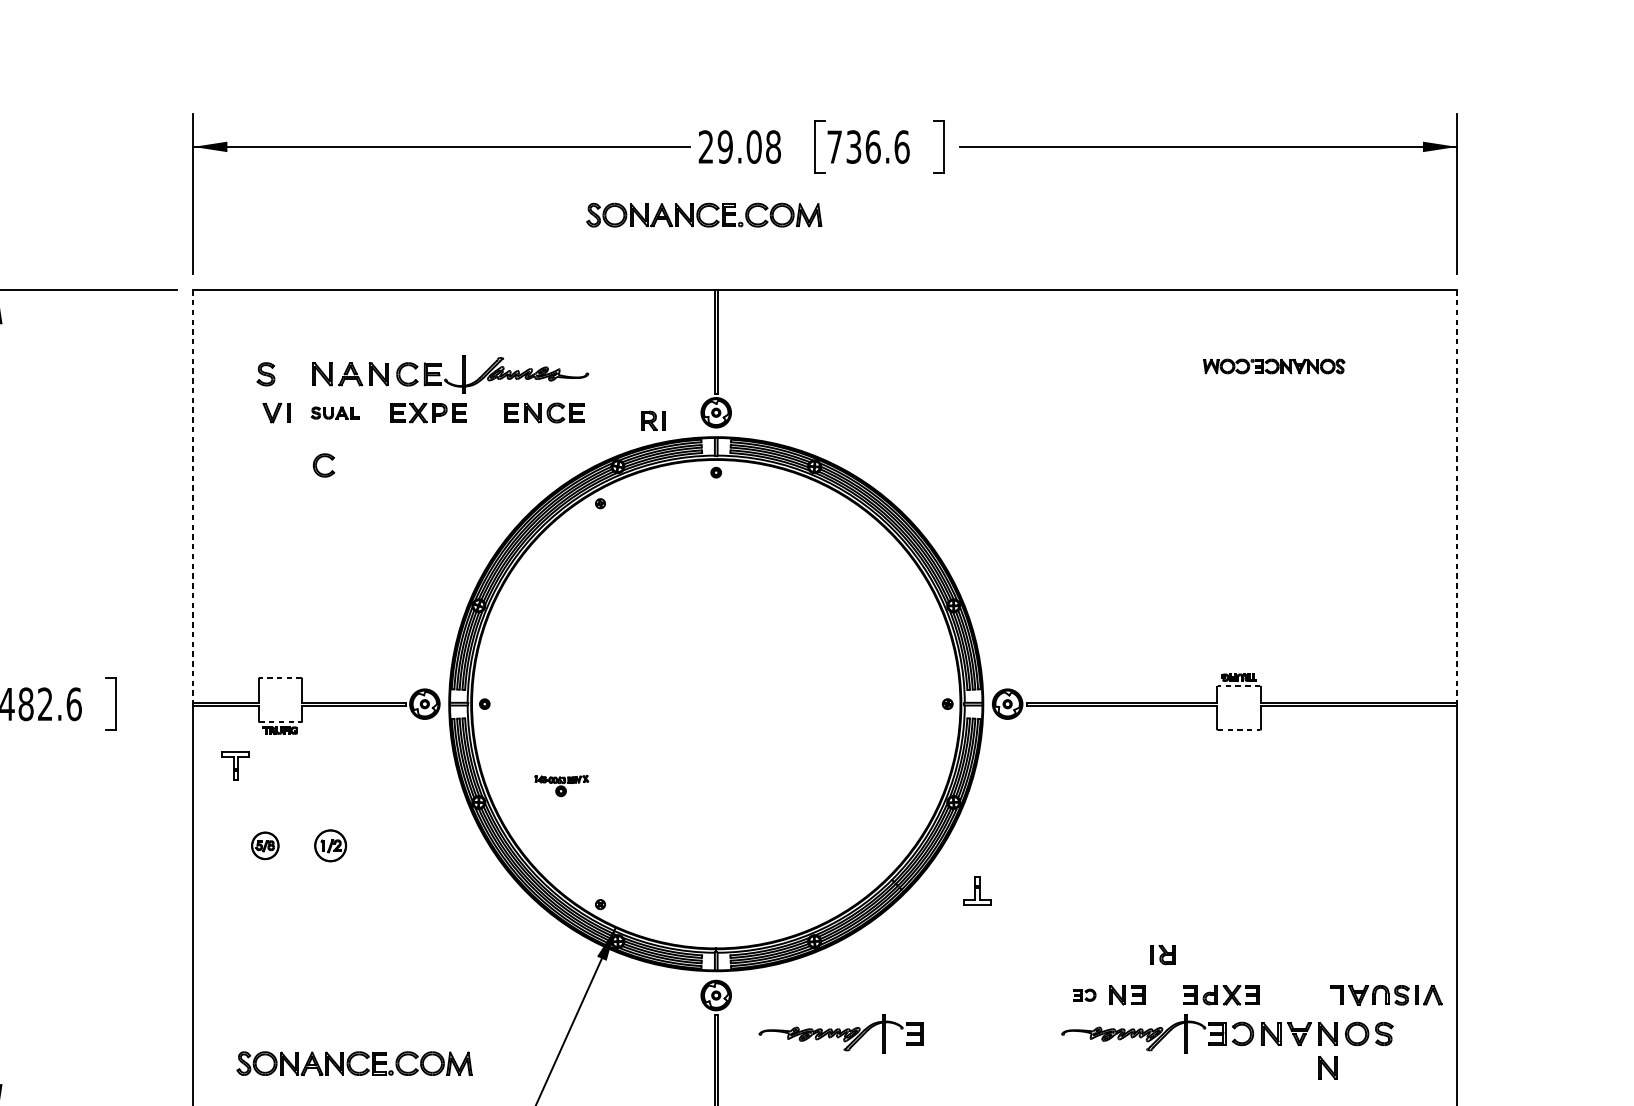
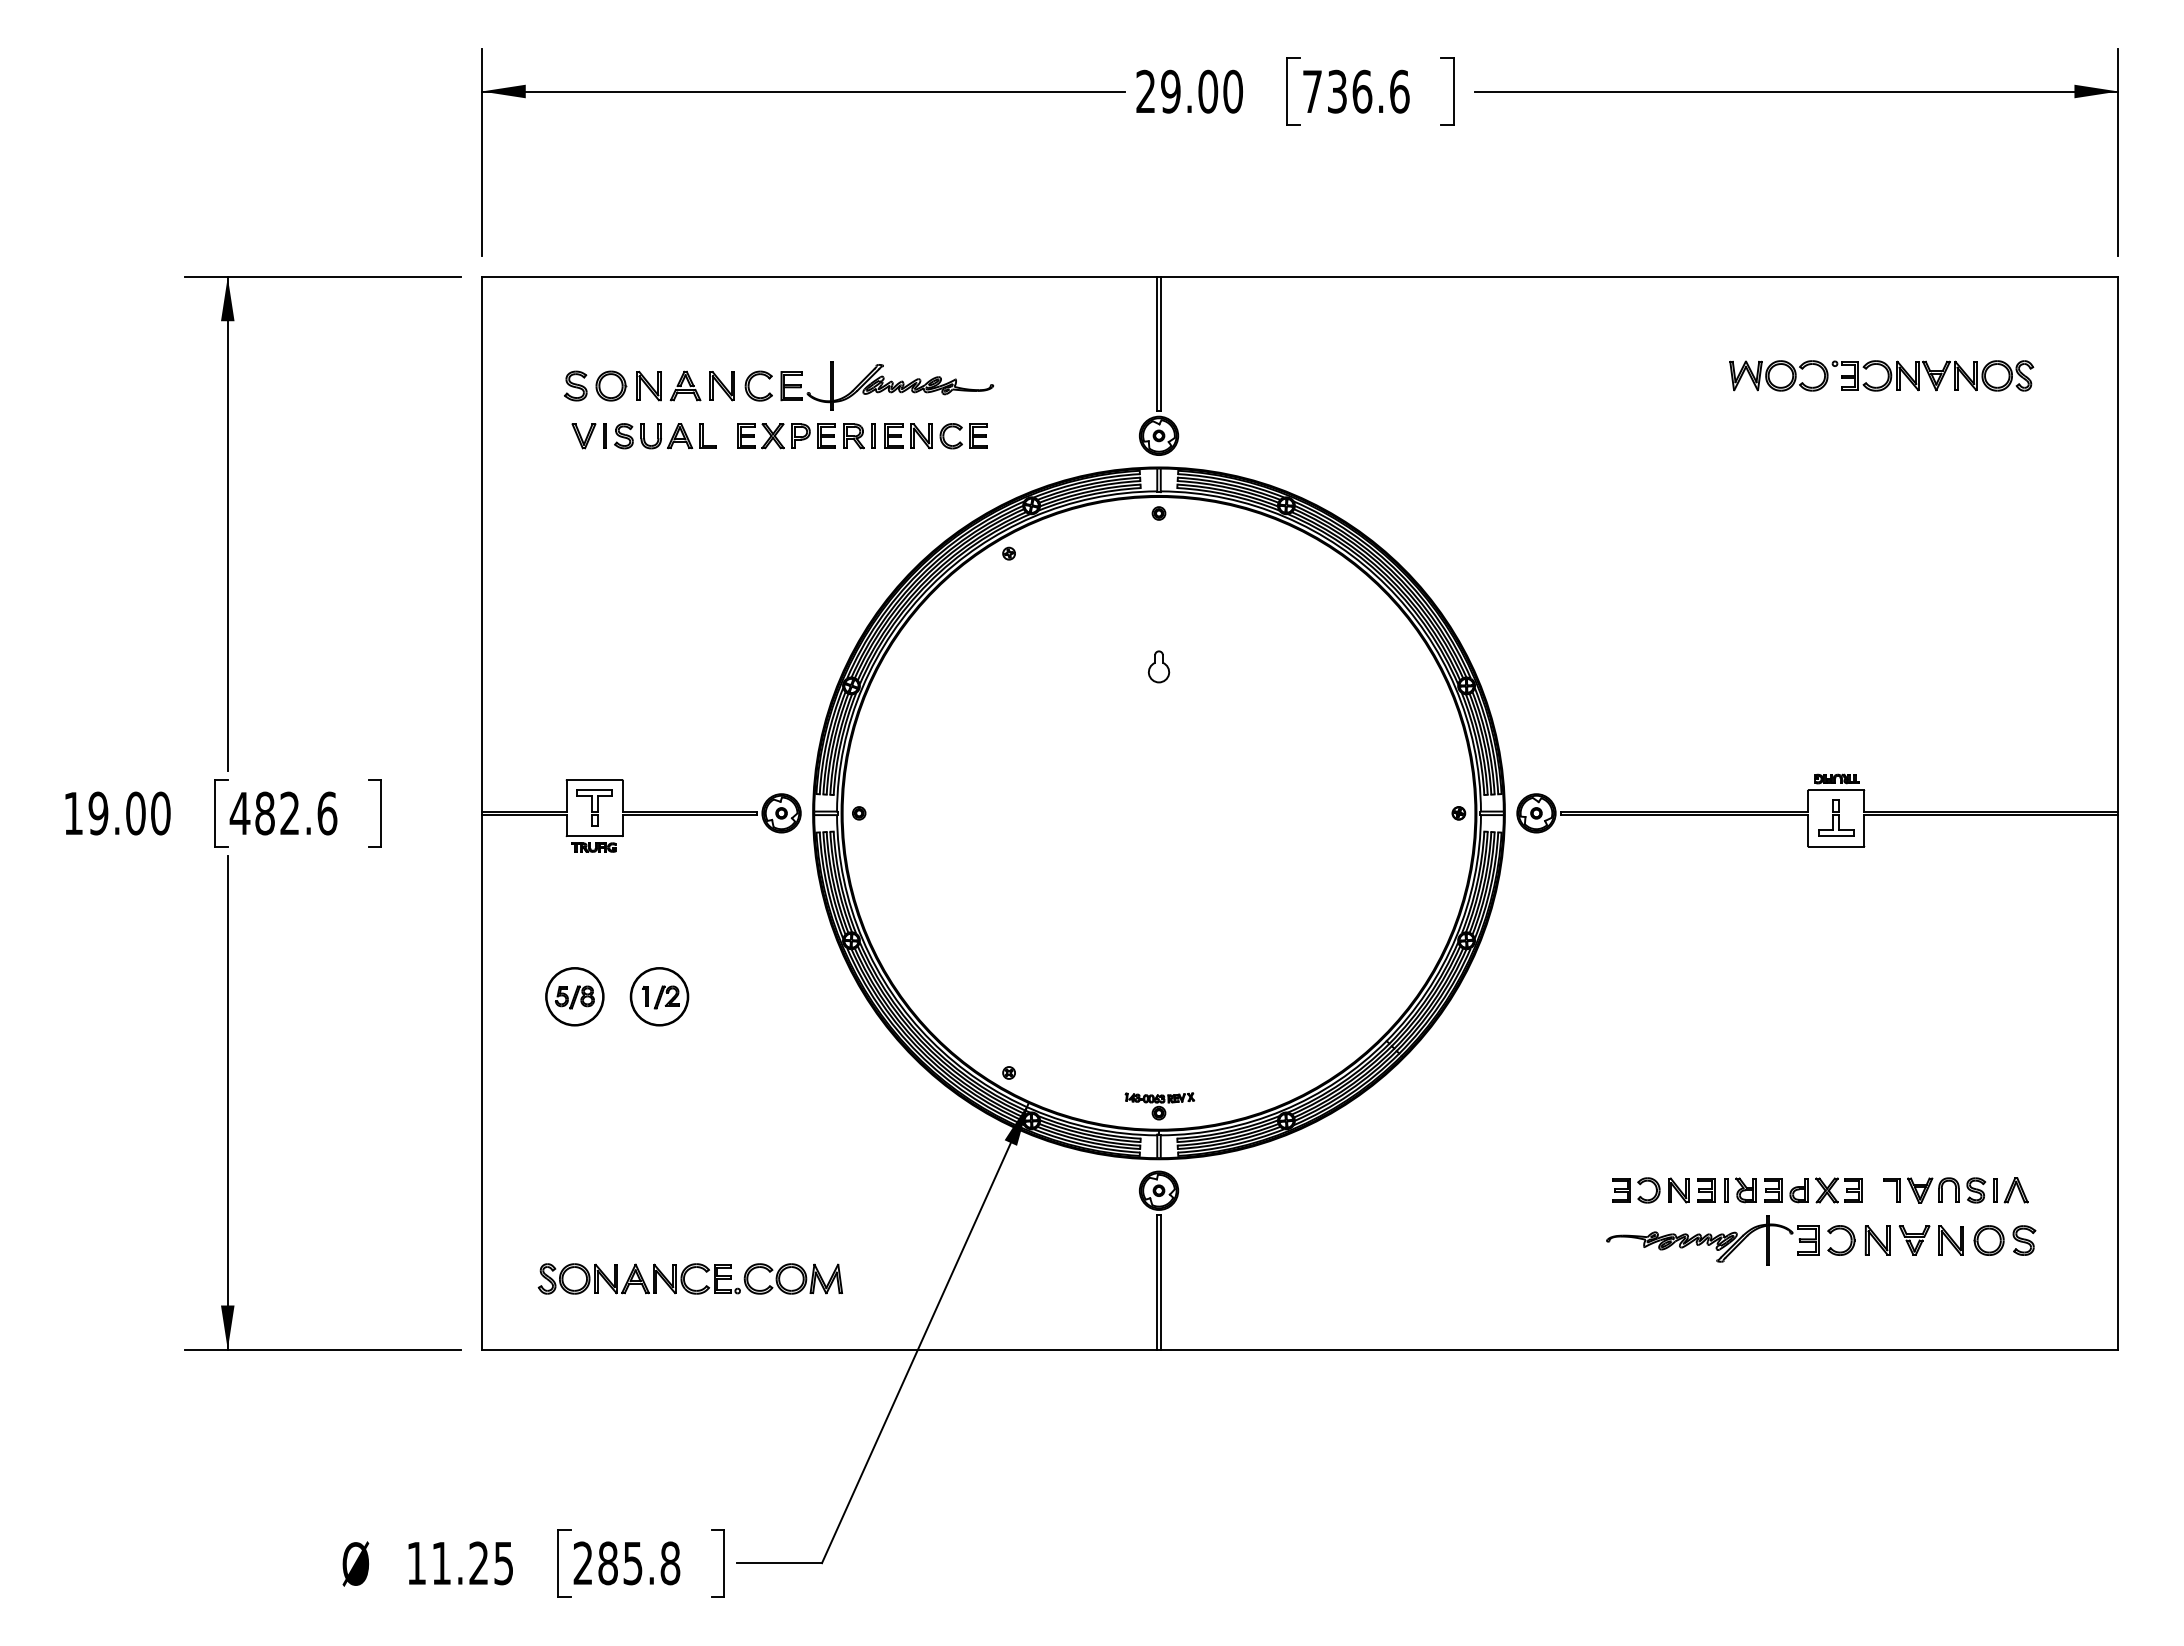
text: (772, 146) -> (1232, 91), 29.08 -> 29.00
part: (704, 214) -> (1143, 179), removed
part: (1274, 366) -> (1881, 375), size x1.67
part: (293, 373) -> (611, 385), added
part: (335, 413) -> (665, 436), size x1.67
part: (653, 420) -> (859, 436), moved
part: (317, 461) -> (642, 499), removed
line: (193, 496) -> (481, 544), dashed -> solid
line: (1456, 496) -> (2118, 544), dashed -> solid
part: (716, 590) -> (1159, 666), added
line: (280, 678) -> (594, 780), dashed -> solid
line: (1239, 686) -> (1836, 790), dashed -> solid
line: (280, 722) -> (594, 836), dashed -> solid
line: (1239, 729) -> (1836, 846), dashed -> solid
part: (235, 765) -> (594, 807), moved
part: (561, 786) -> (1159, 1106), moved
part: (265, 845) -> (574, 996), size x1.67
part: (330, 845) -> (659, 996), size x1.43
part: (977, 890) -> (1836, 817), moved
part: (1162, 955) -> (1740, 1190), moved
part: (1084, 995) -> (1636, 1190), size x1.67
part: (1385, 995) -> (1955, 1190), moved
part: (840, 1033) -> (1320, 1240), removed
part: (1327, 1067) -> (1950, 1284), removed

